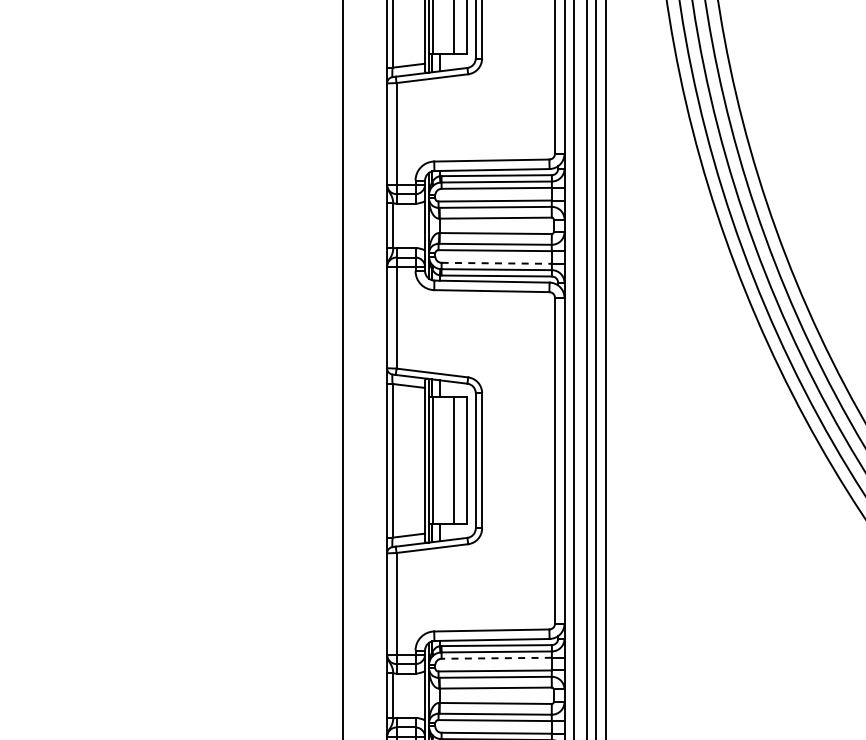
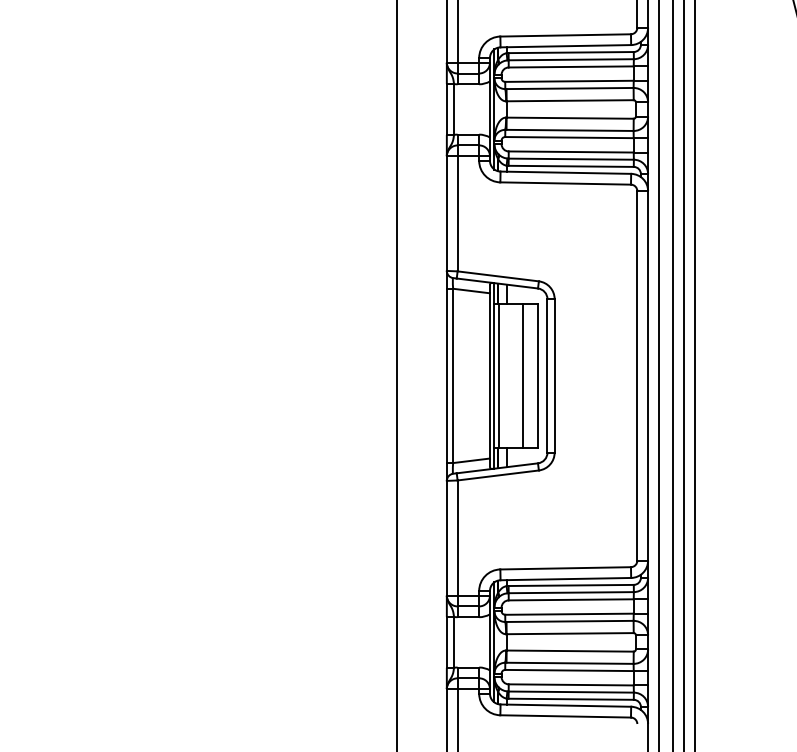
line: (497, 263) -> (572, 152), dashed -> solid
line: (496, 658) -> (570, 600), dashed -> solid

